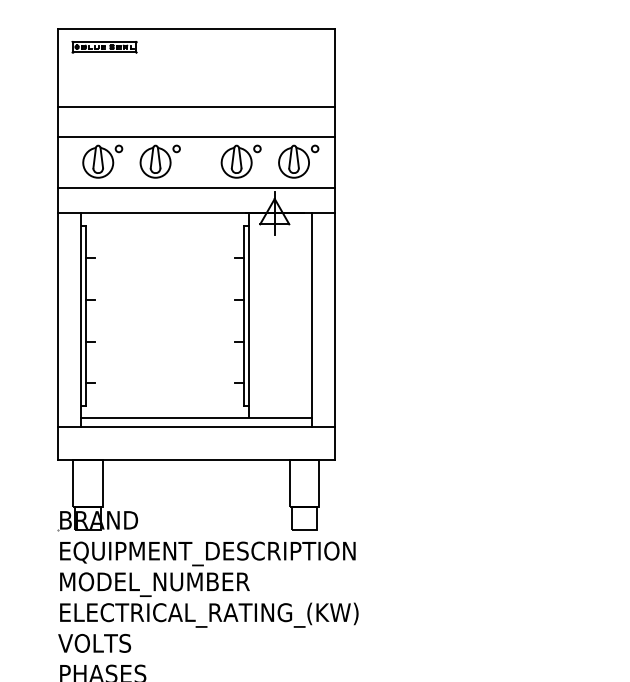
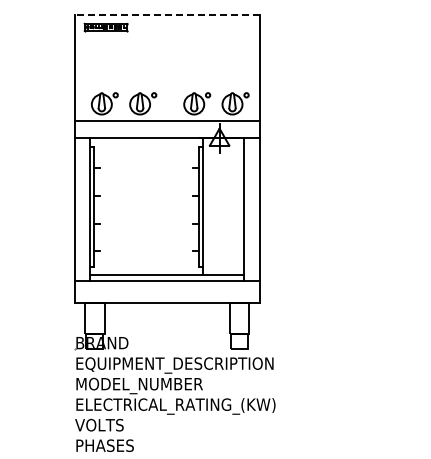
line: (195, 29) -> (166, 15), solid -> dashed
line: (195, 107) -> (166, 67), removed
line: (195, 137) -> (166, 87), removed

